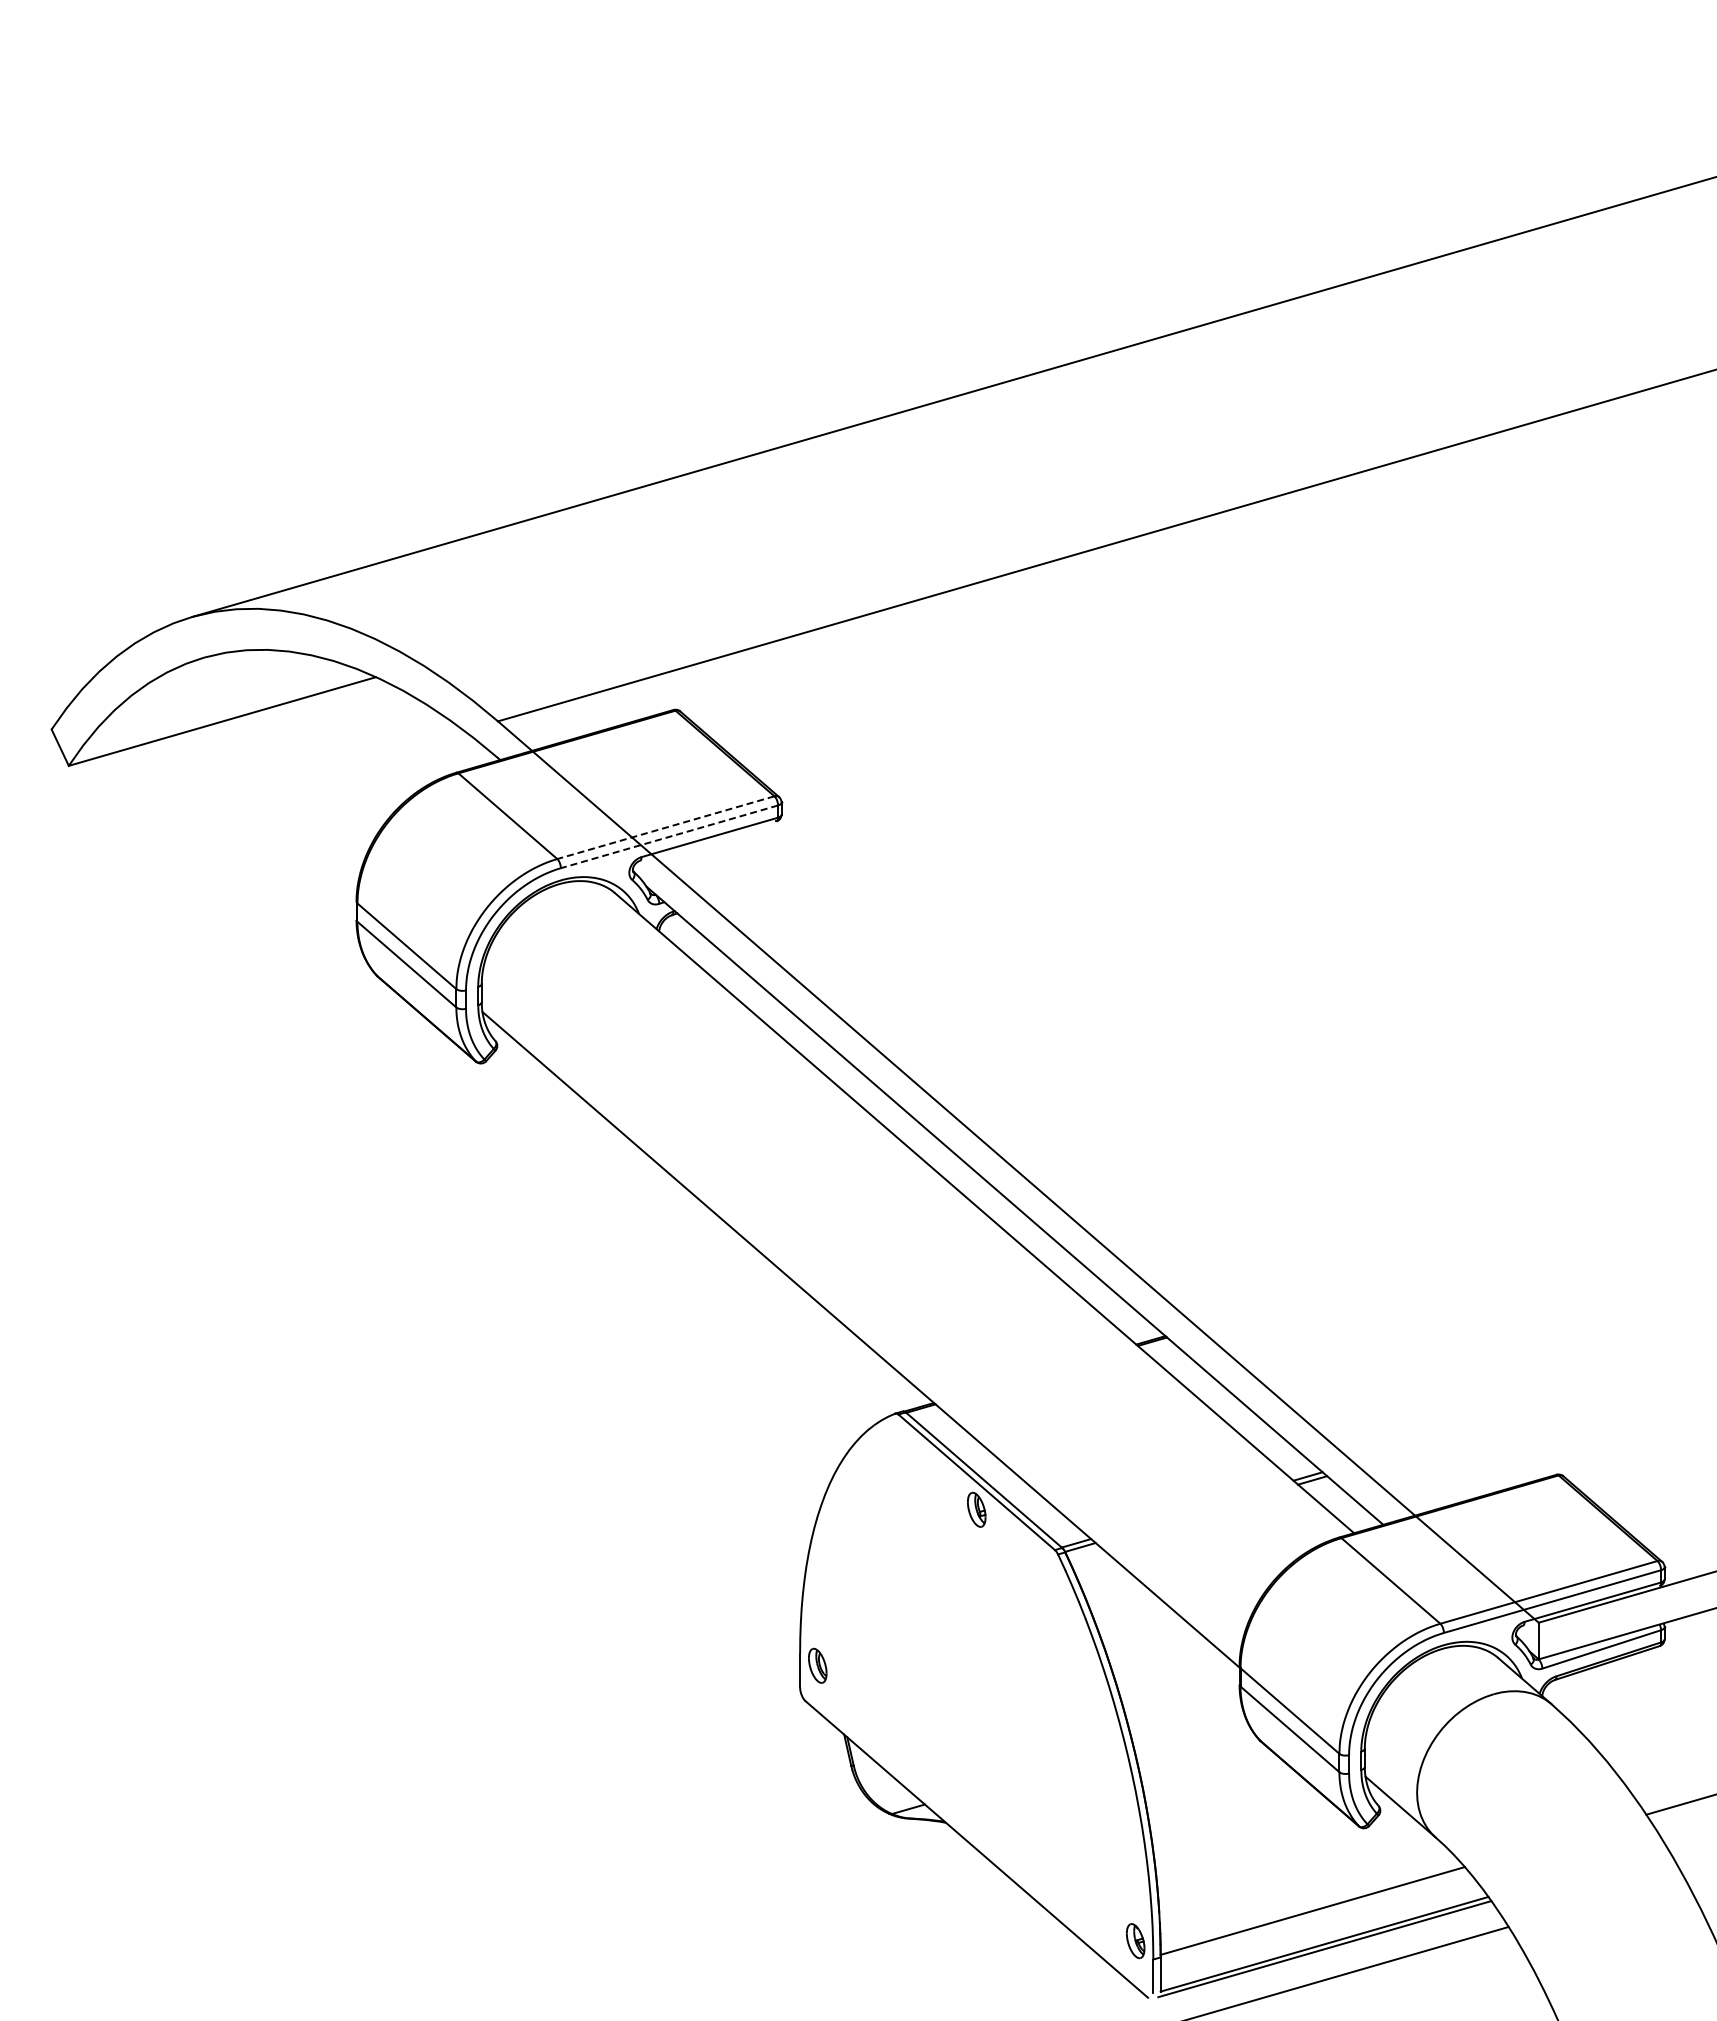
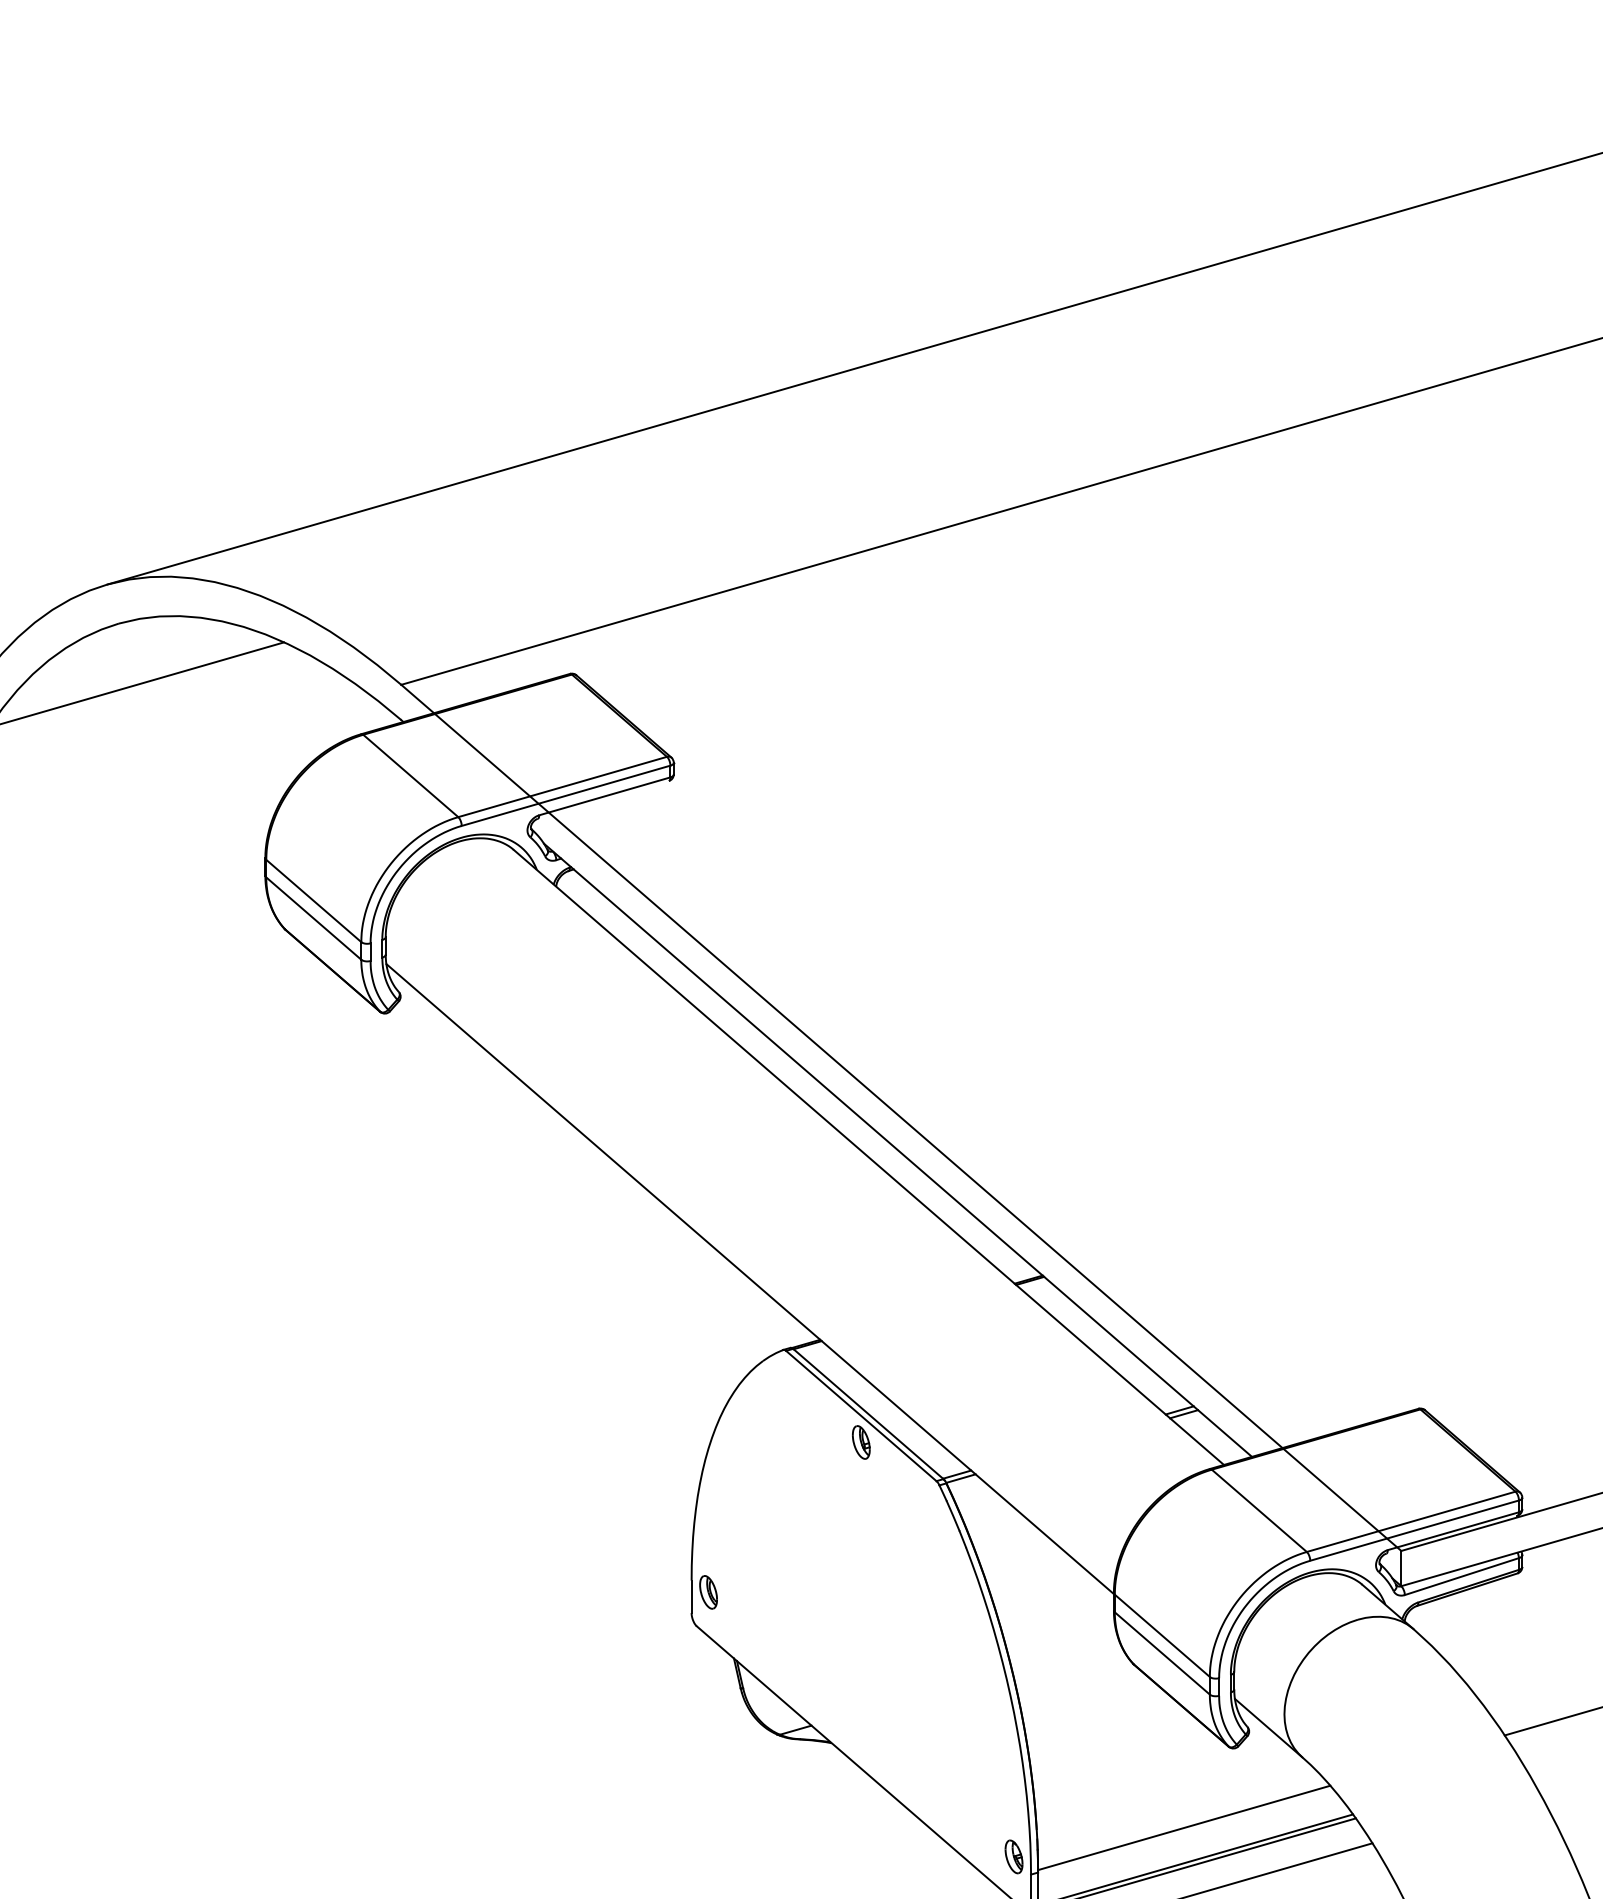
line: (665, 827) -> (562, 786), dashed -> solid
line: (668, 837) -> (565, 796), dashed -> solid

